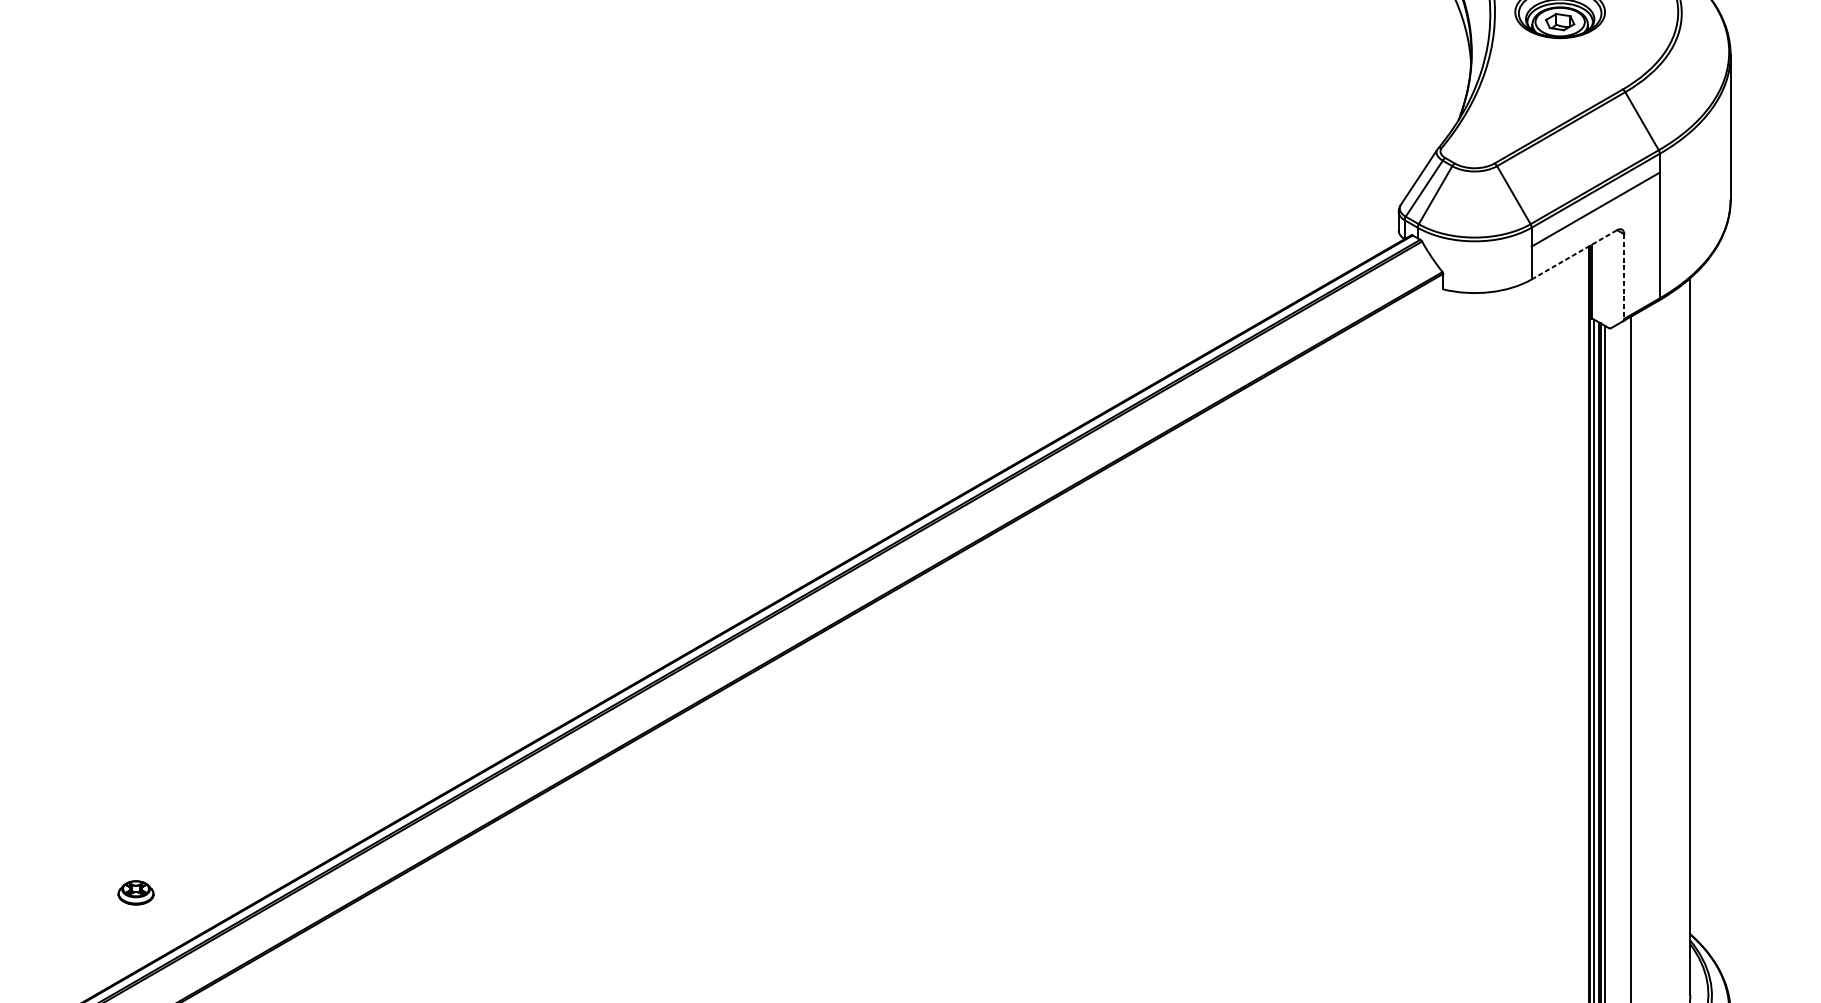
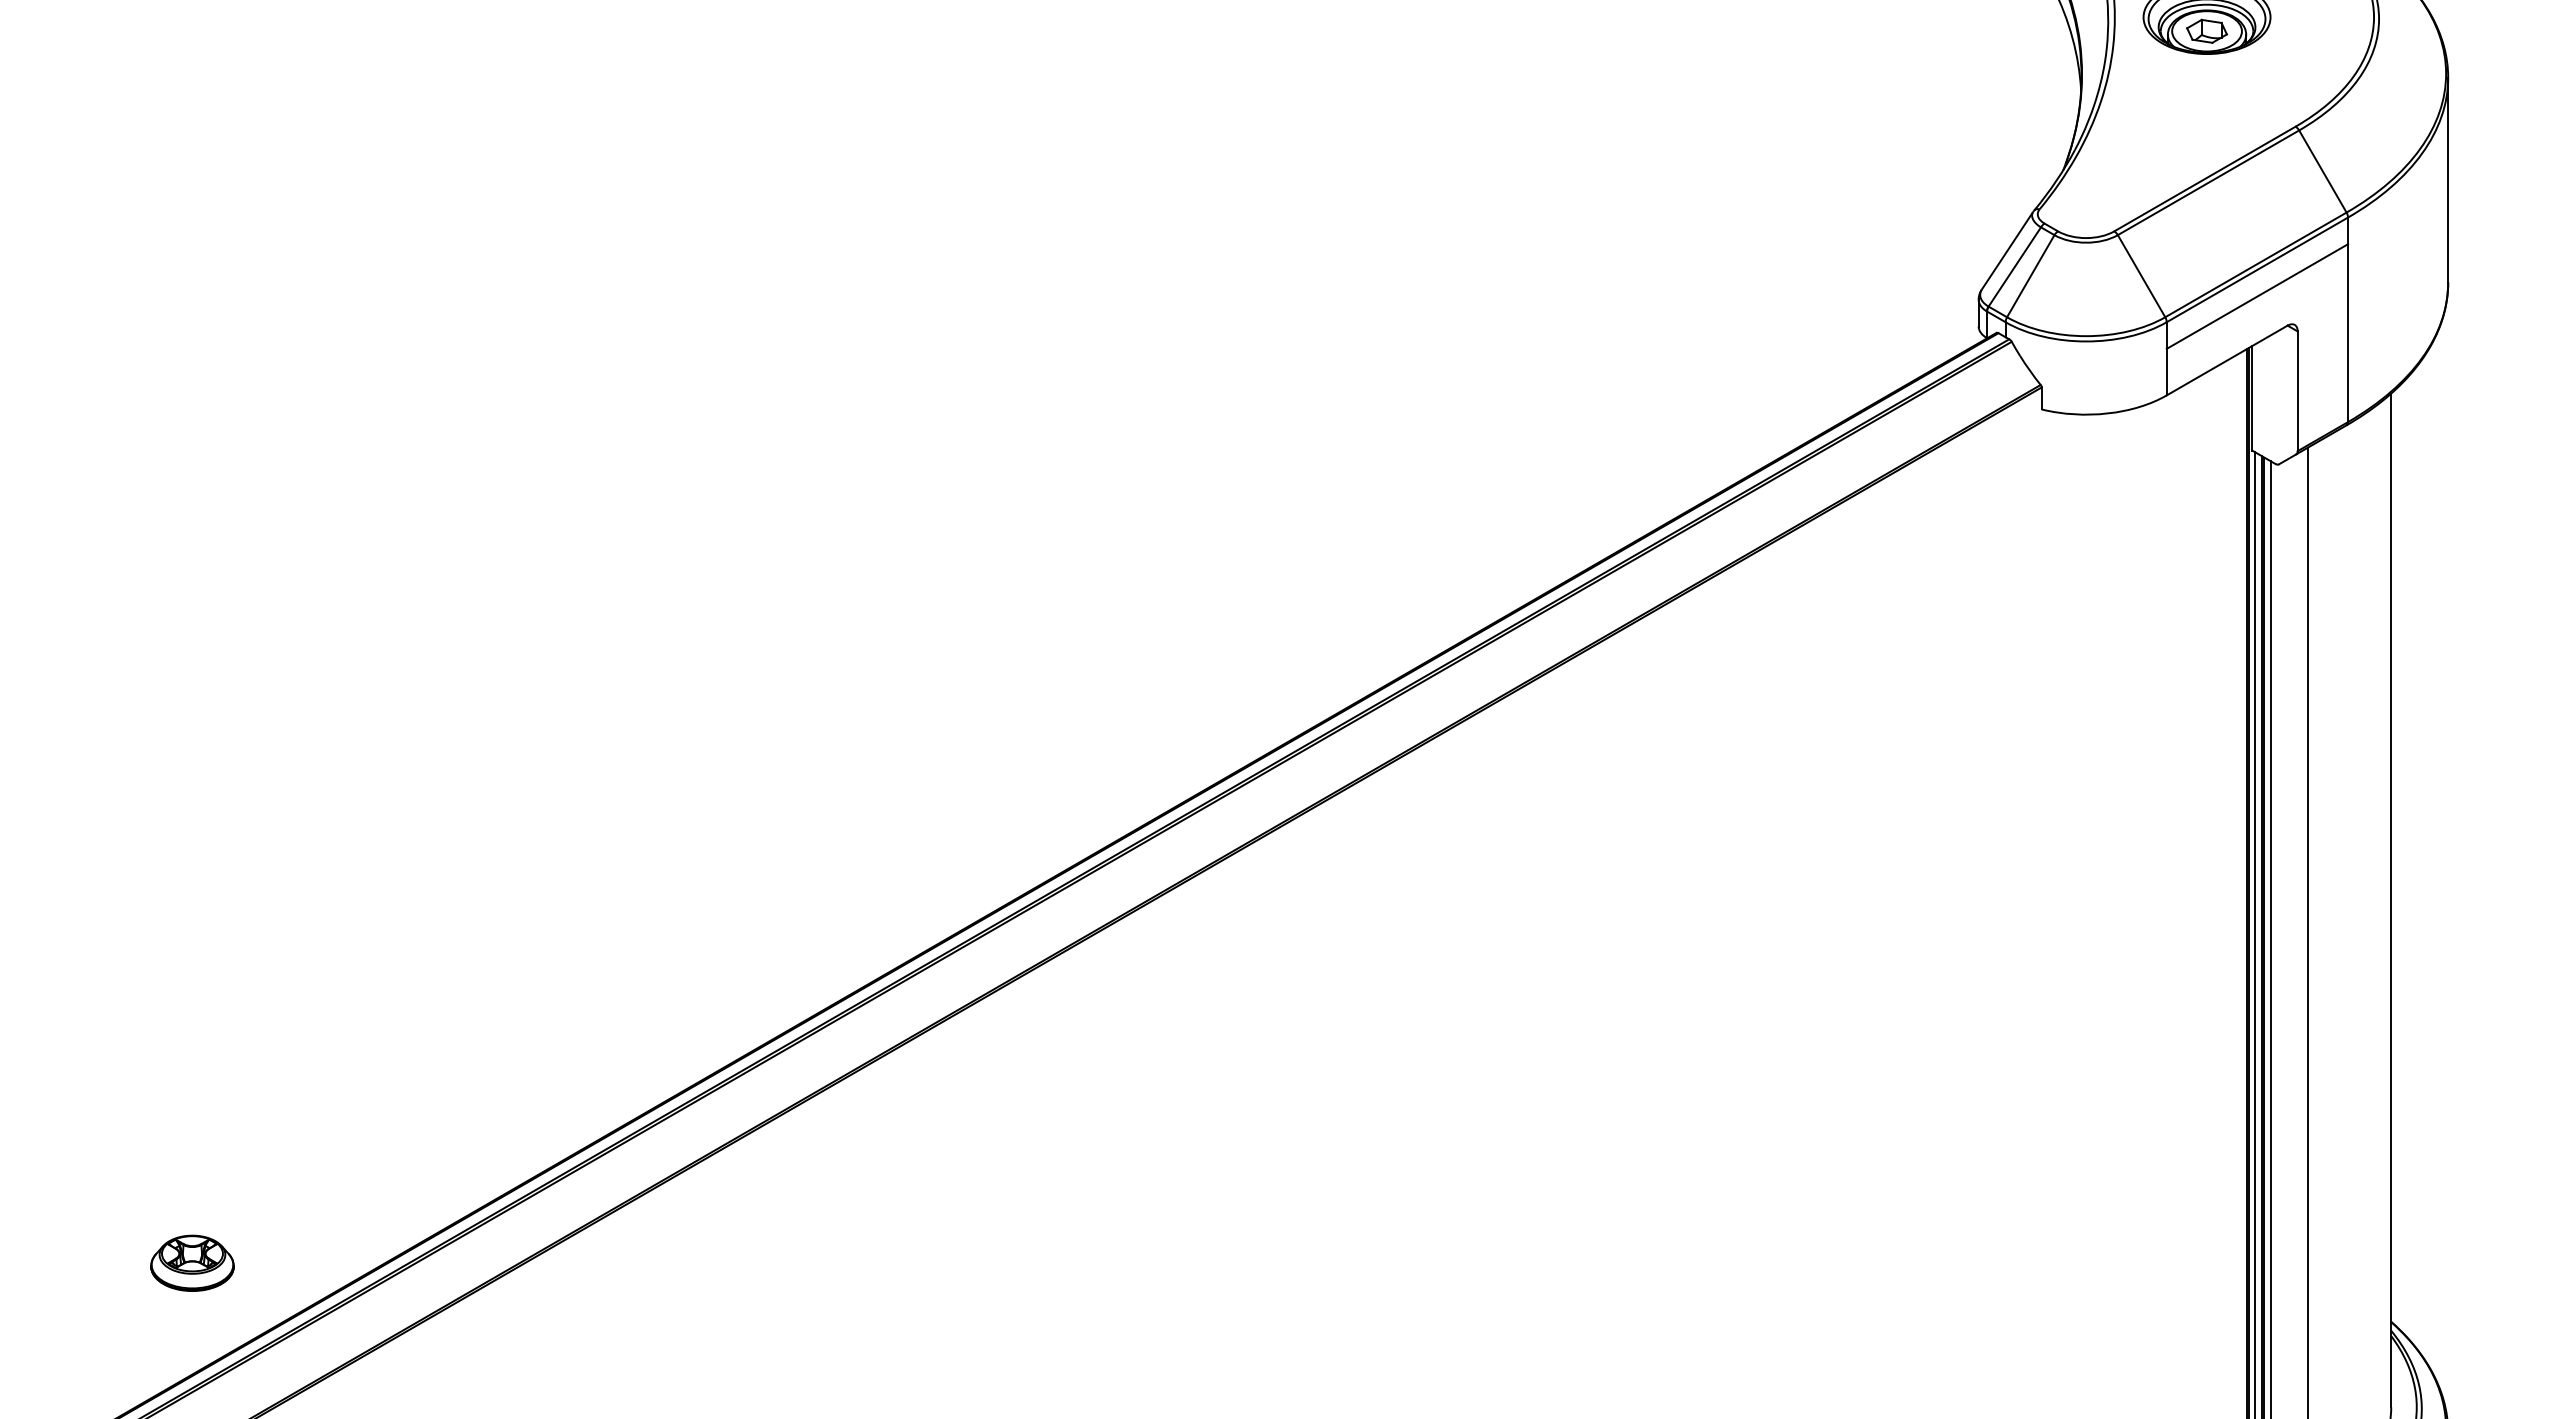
line: (1574, 254) -> (2227, 360), dashed -> solid
line: (1624, 276) -> (2297, 391), dashed -> solid
part: (136, 892) -> (192, 1262), size x1.67

